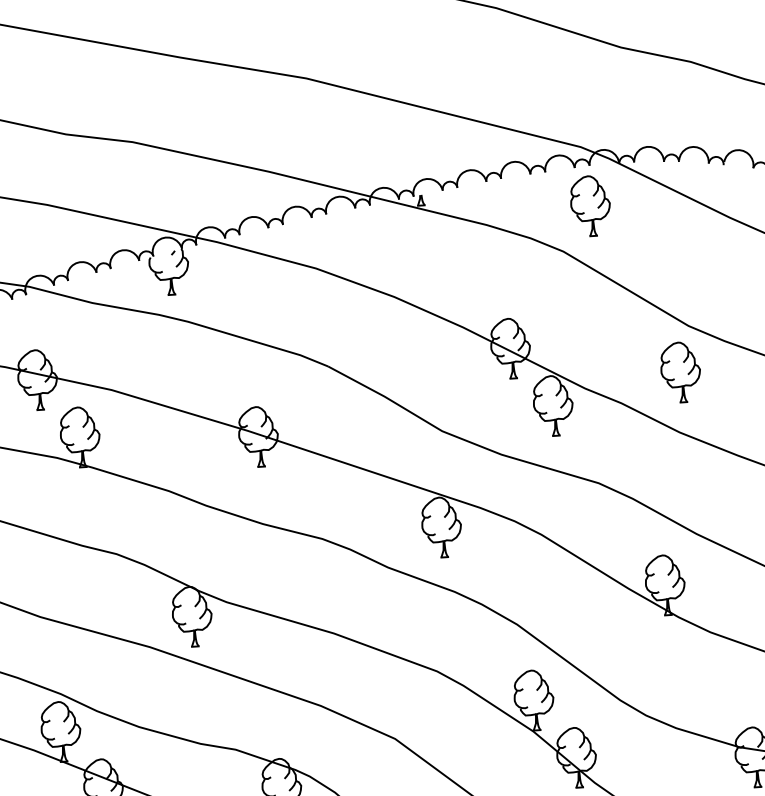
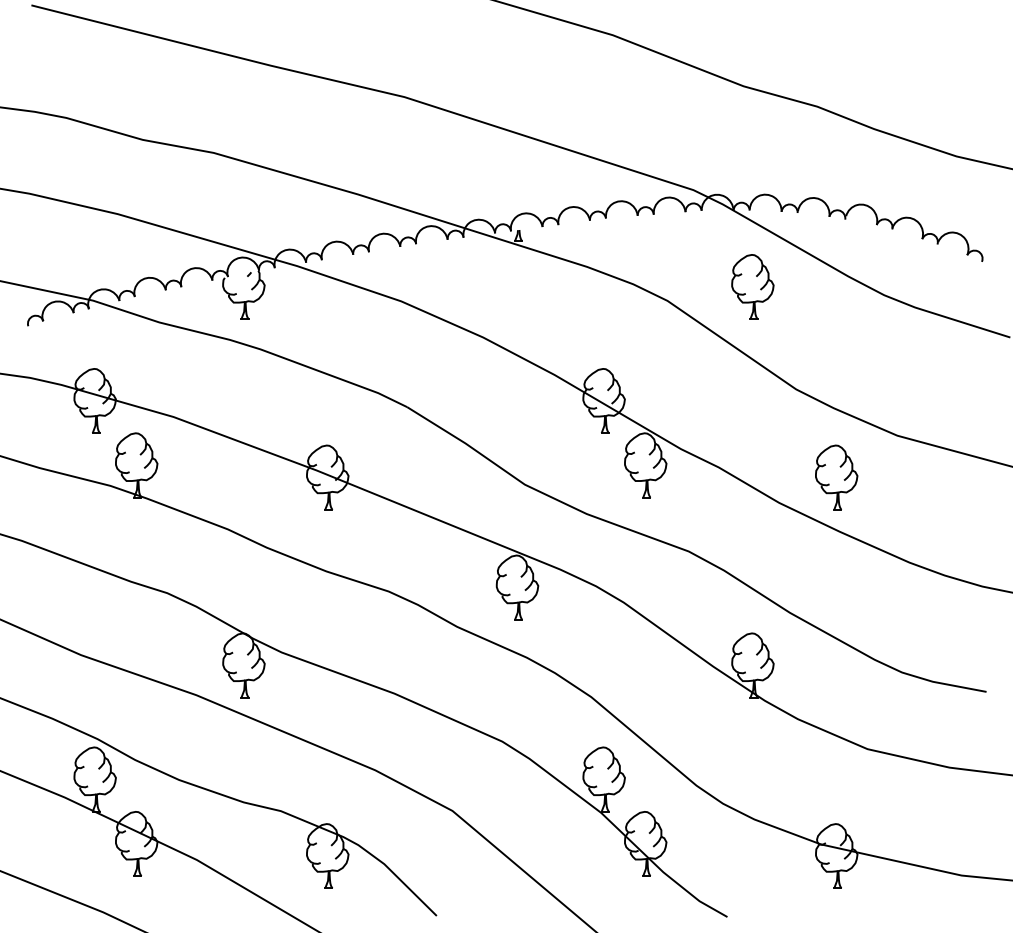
part: (590, 205) -> (752, 286), moved
part: (680, 372) -> (836, 477), moved

